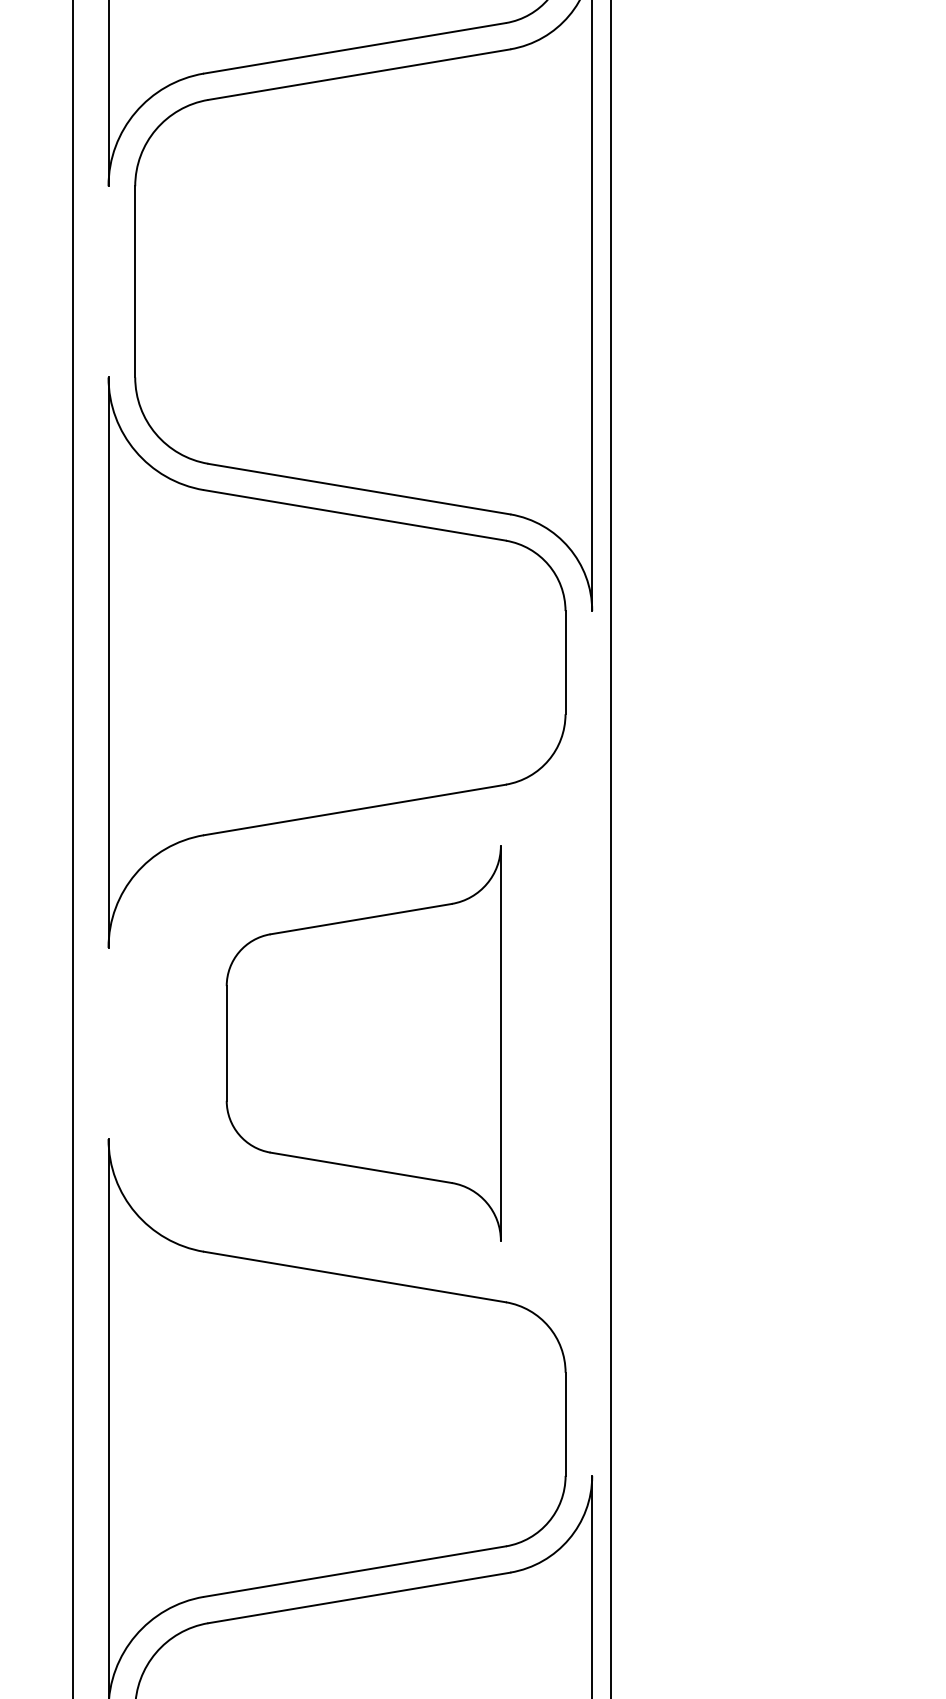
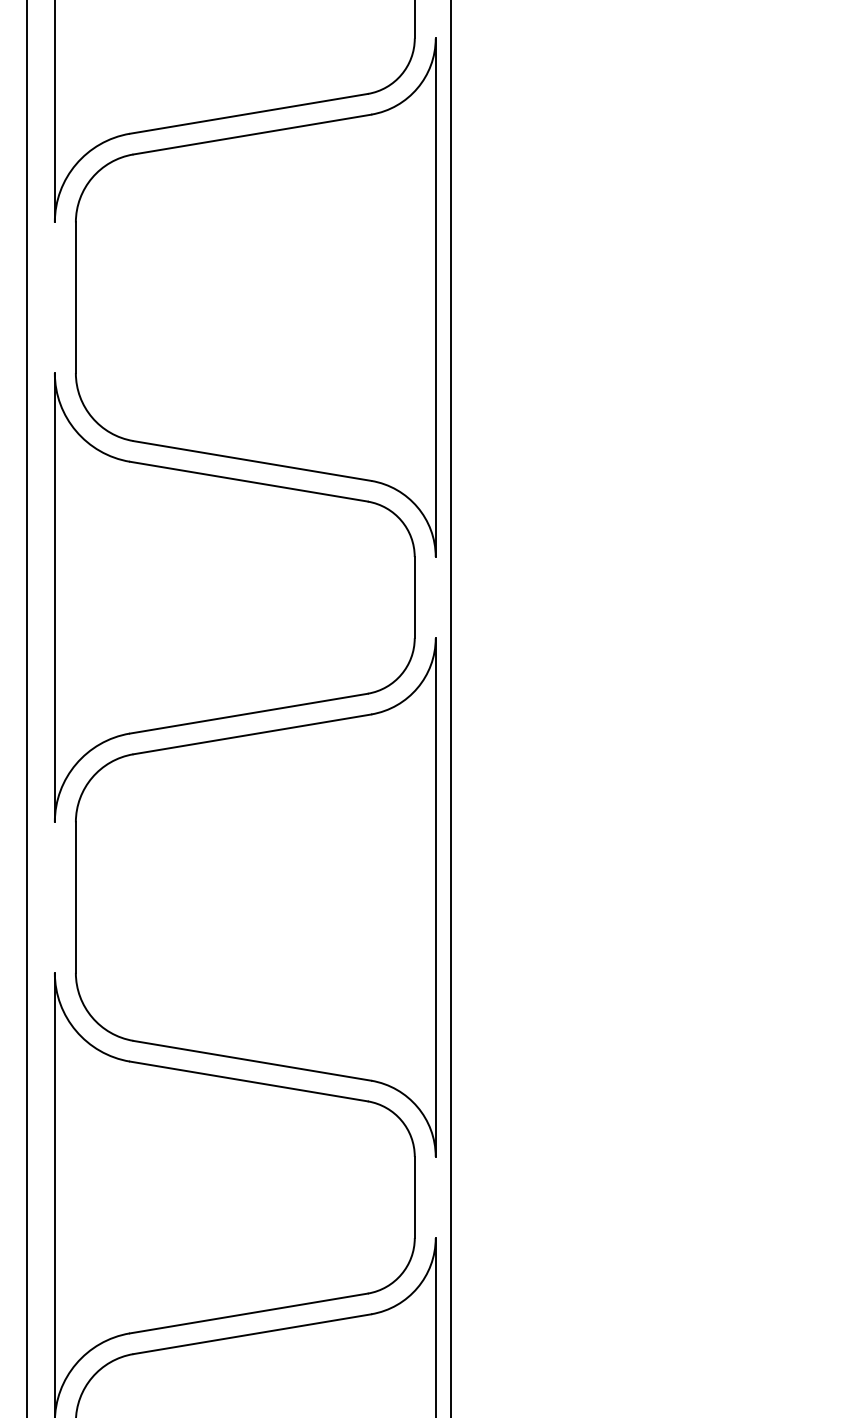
part: (363, 1043) -> (255, 897), size x1.67

